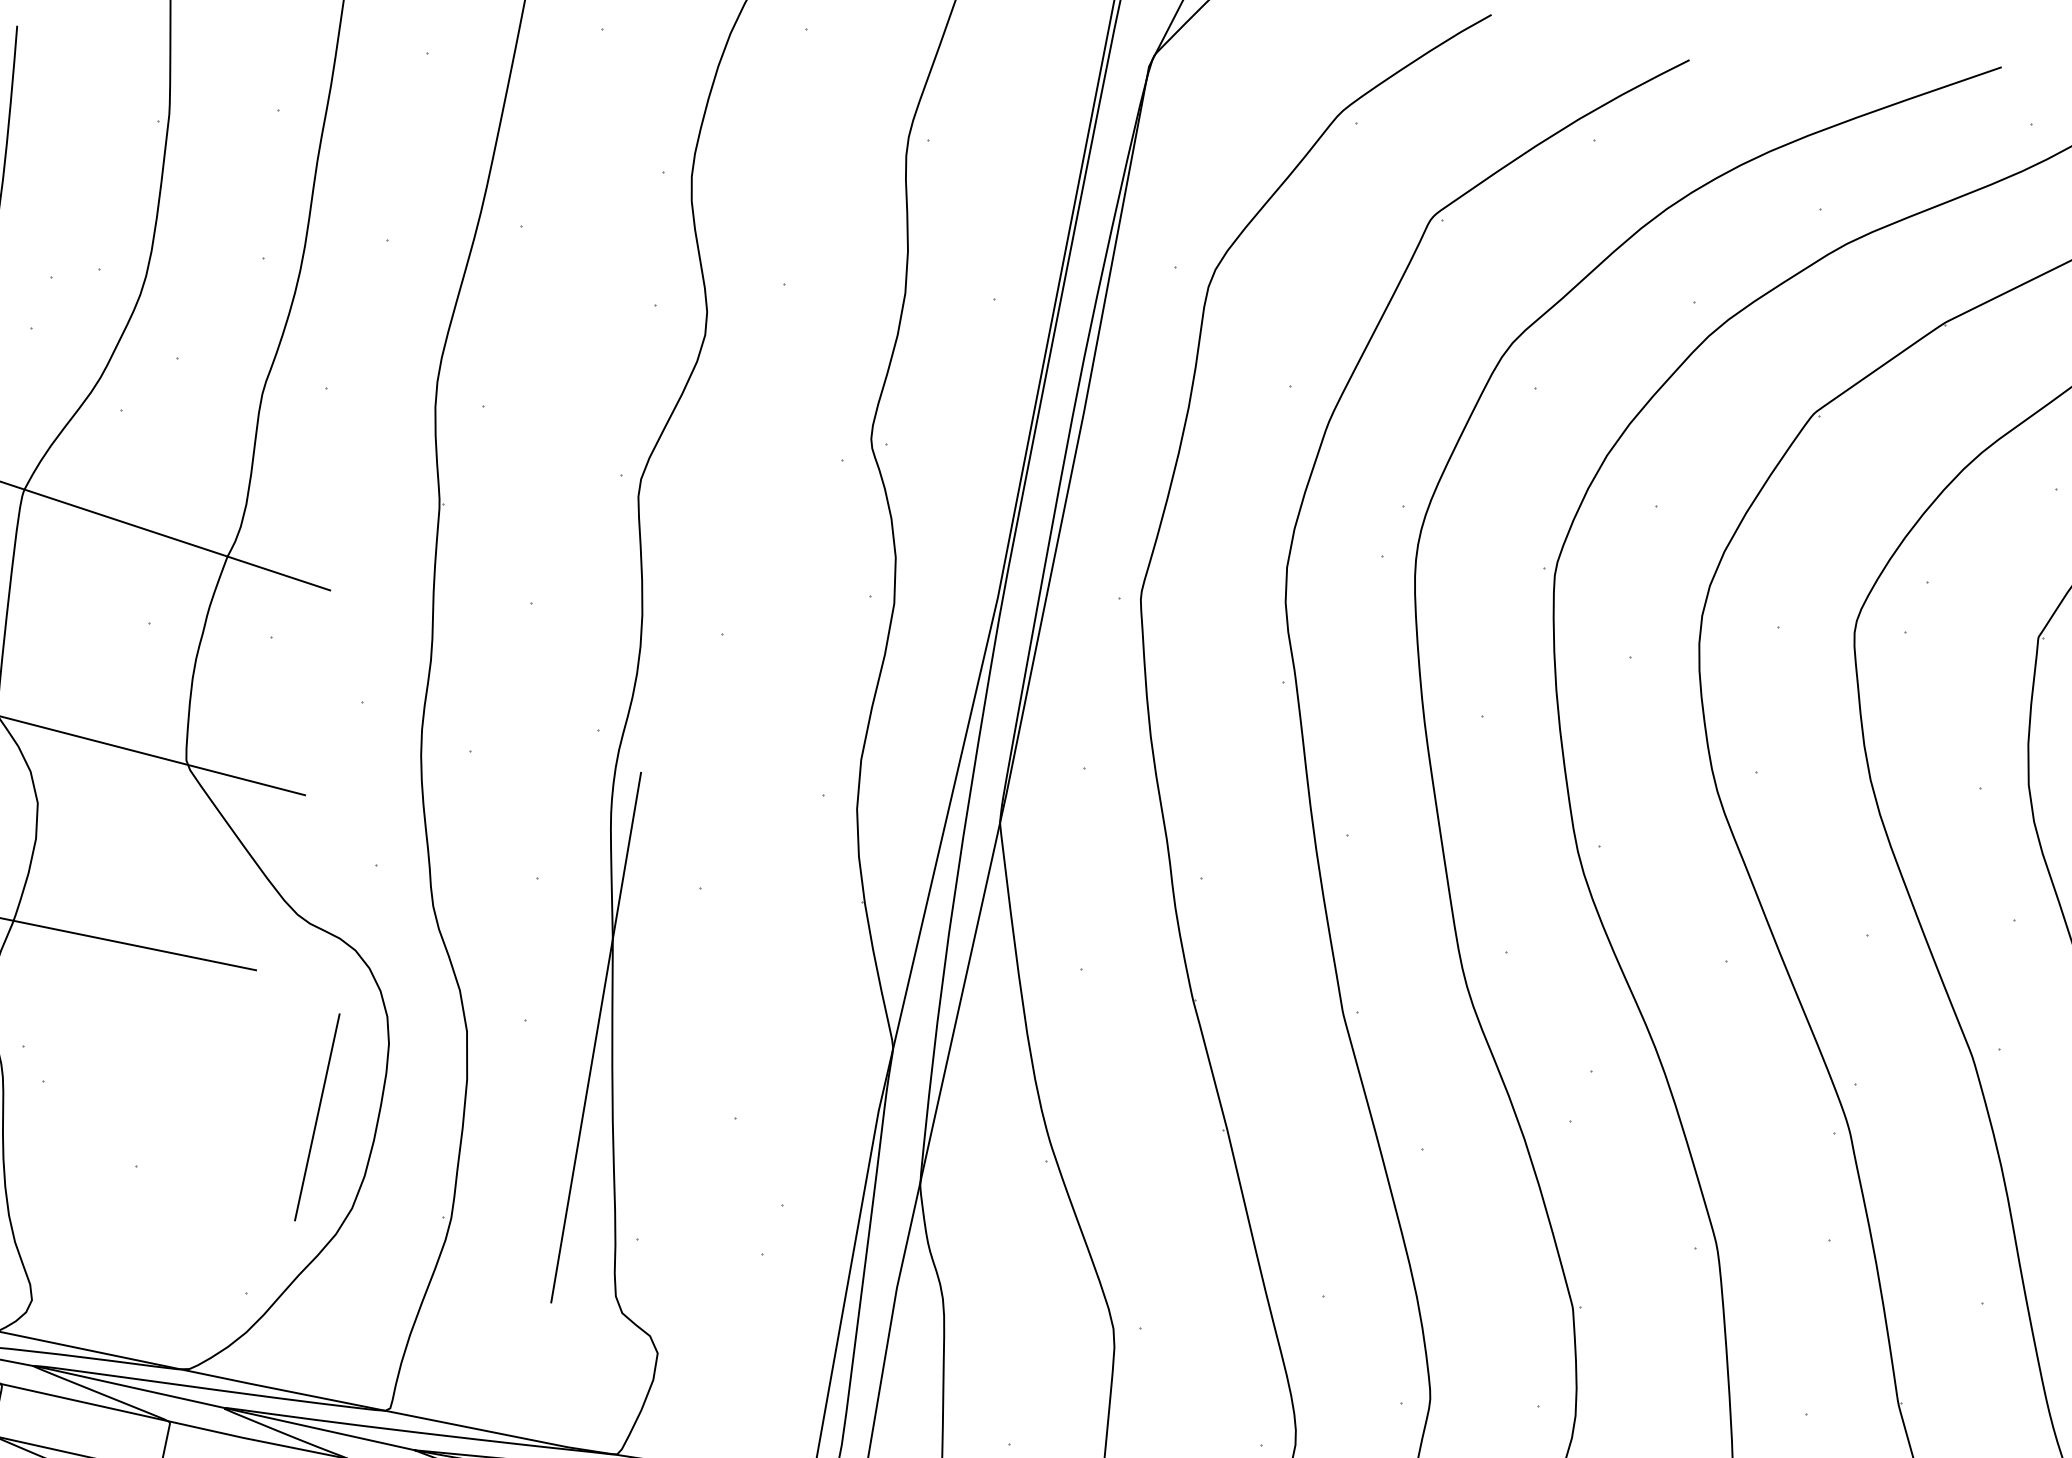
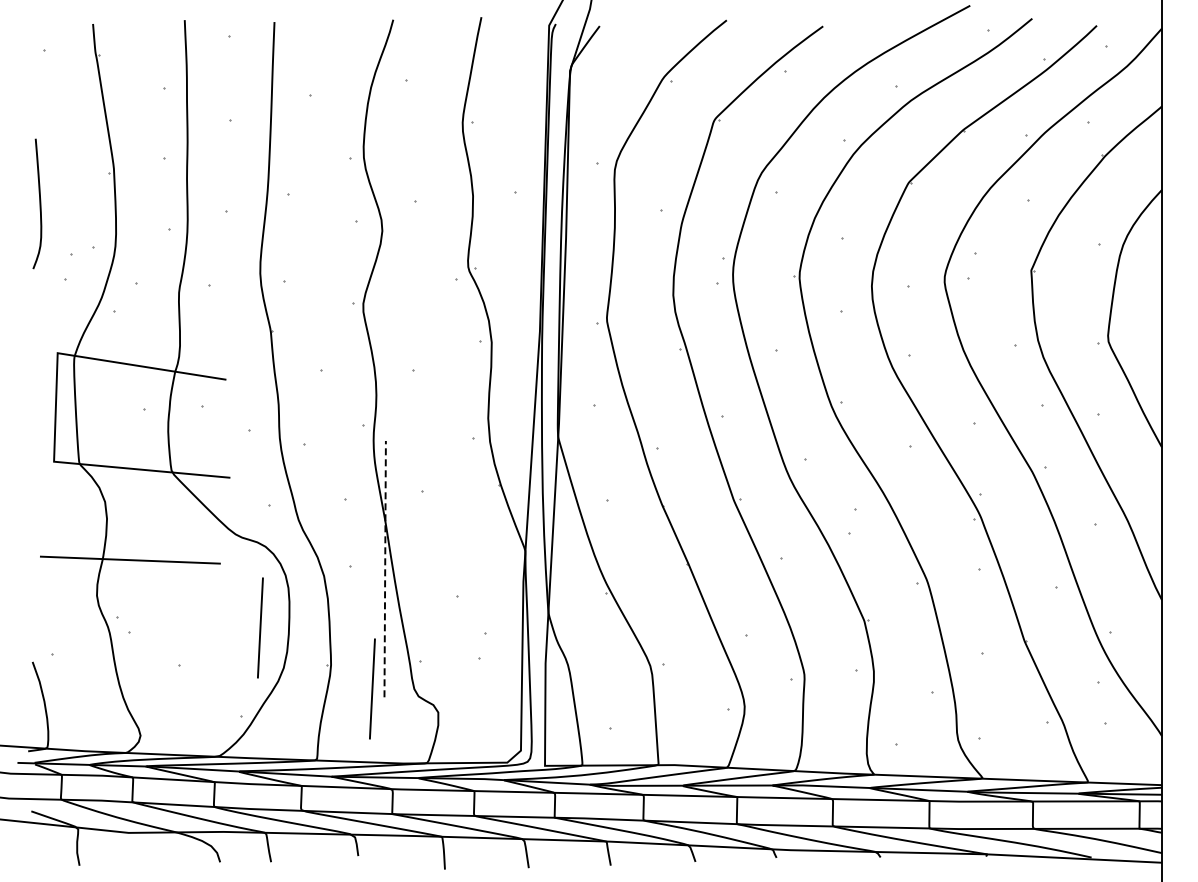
line: (597, 1036) -> (385, 568), solid -> dashed
line: (529, 1281) -> (372, 688), added

